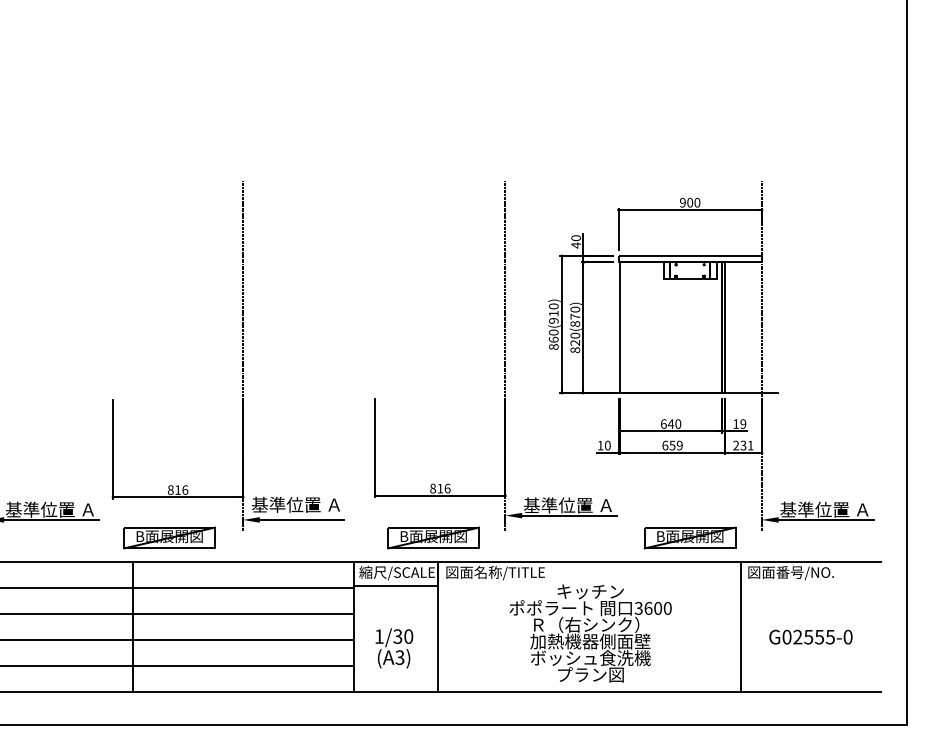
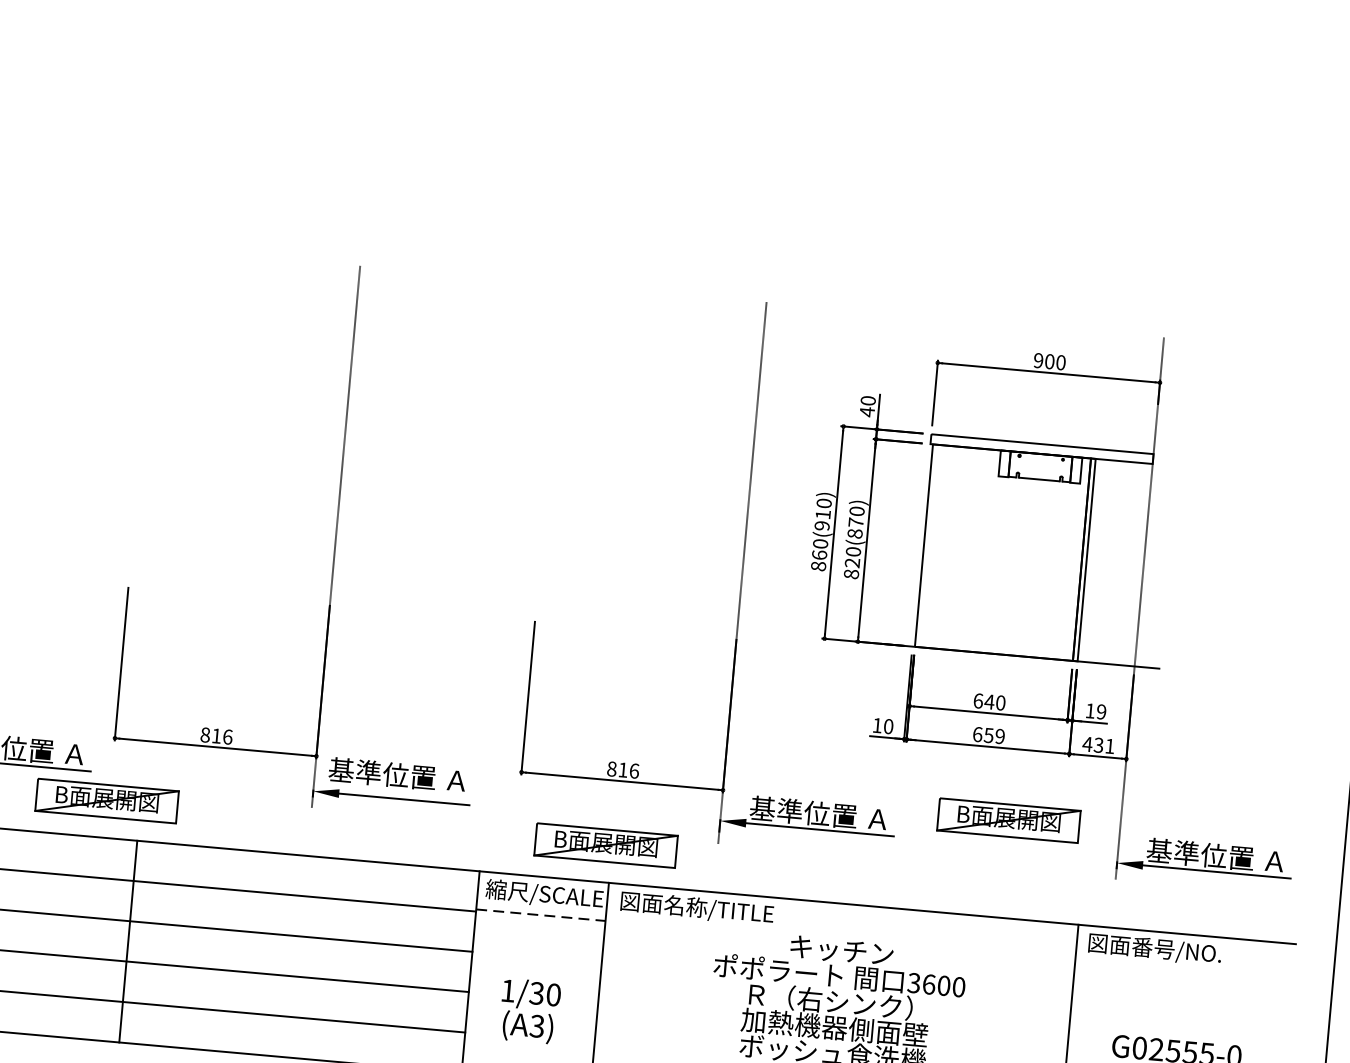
text: (736, 445) -> (1088, 744), 231 -> 431
part: (169, 537) -> (106, 800), moved
part: (689, 537) -> (1007, 819), moved
line: (395, 586) -> (540, 915), solid -> dashed

